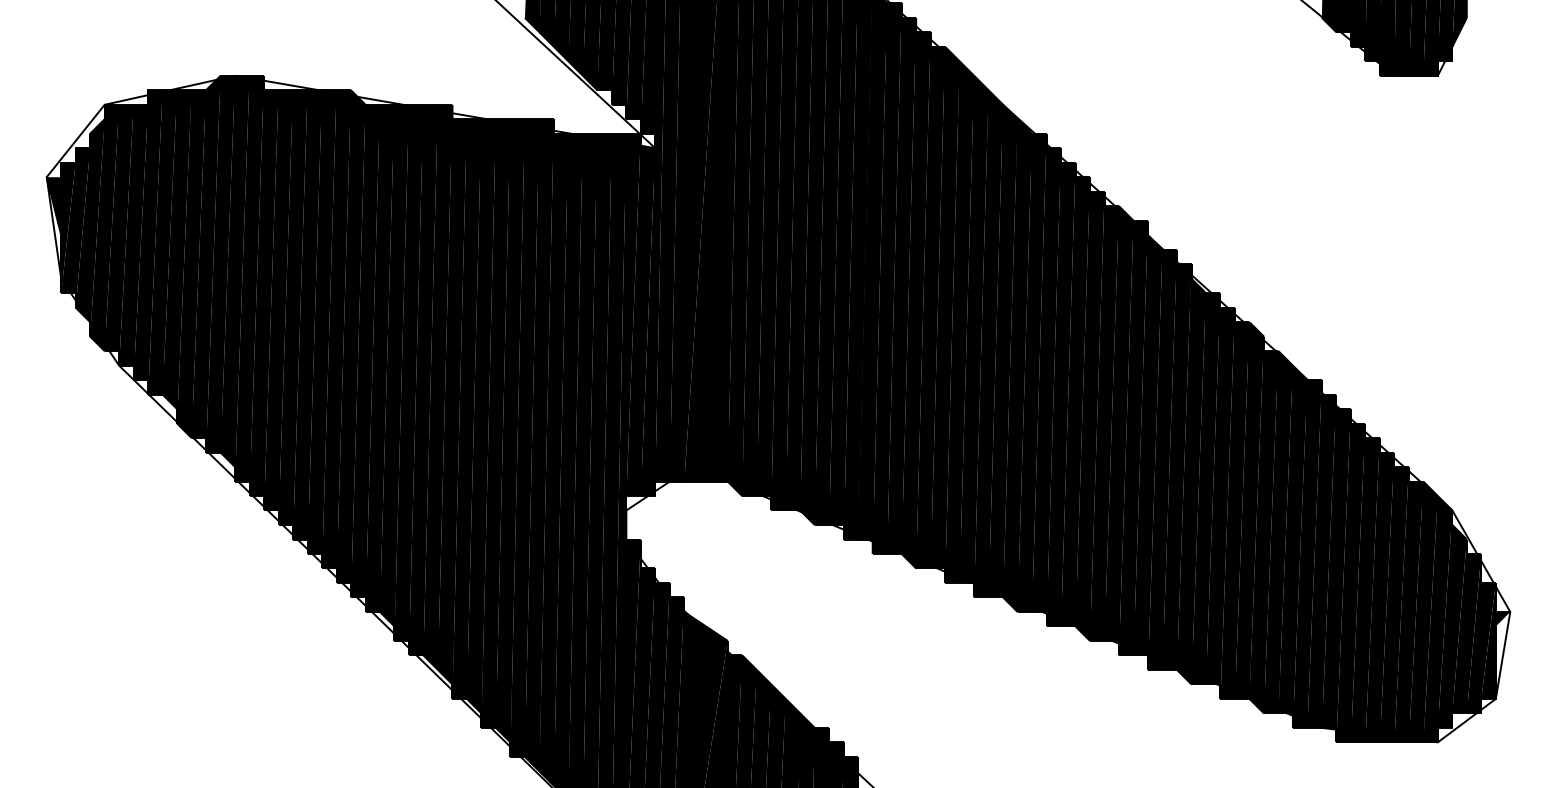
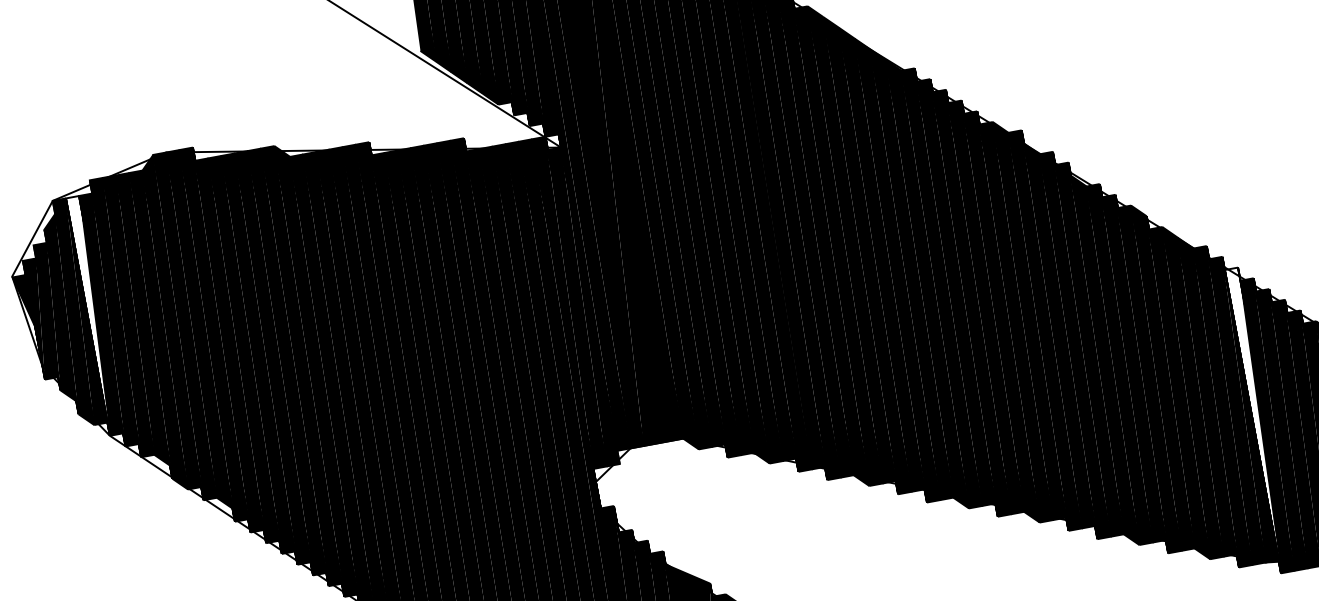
fill: (126, 234) -> (94, 315), removed
fill: (1343, 575) -> (1259, 420), removed

